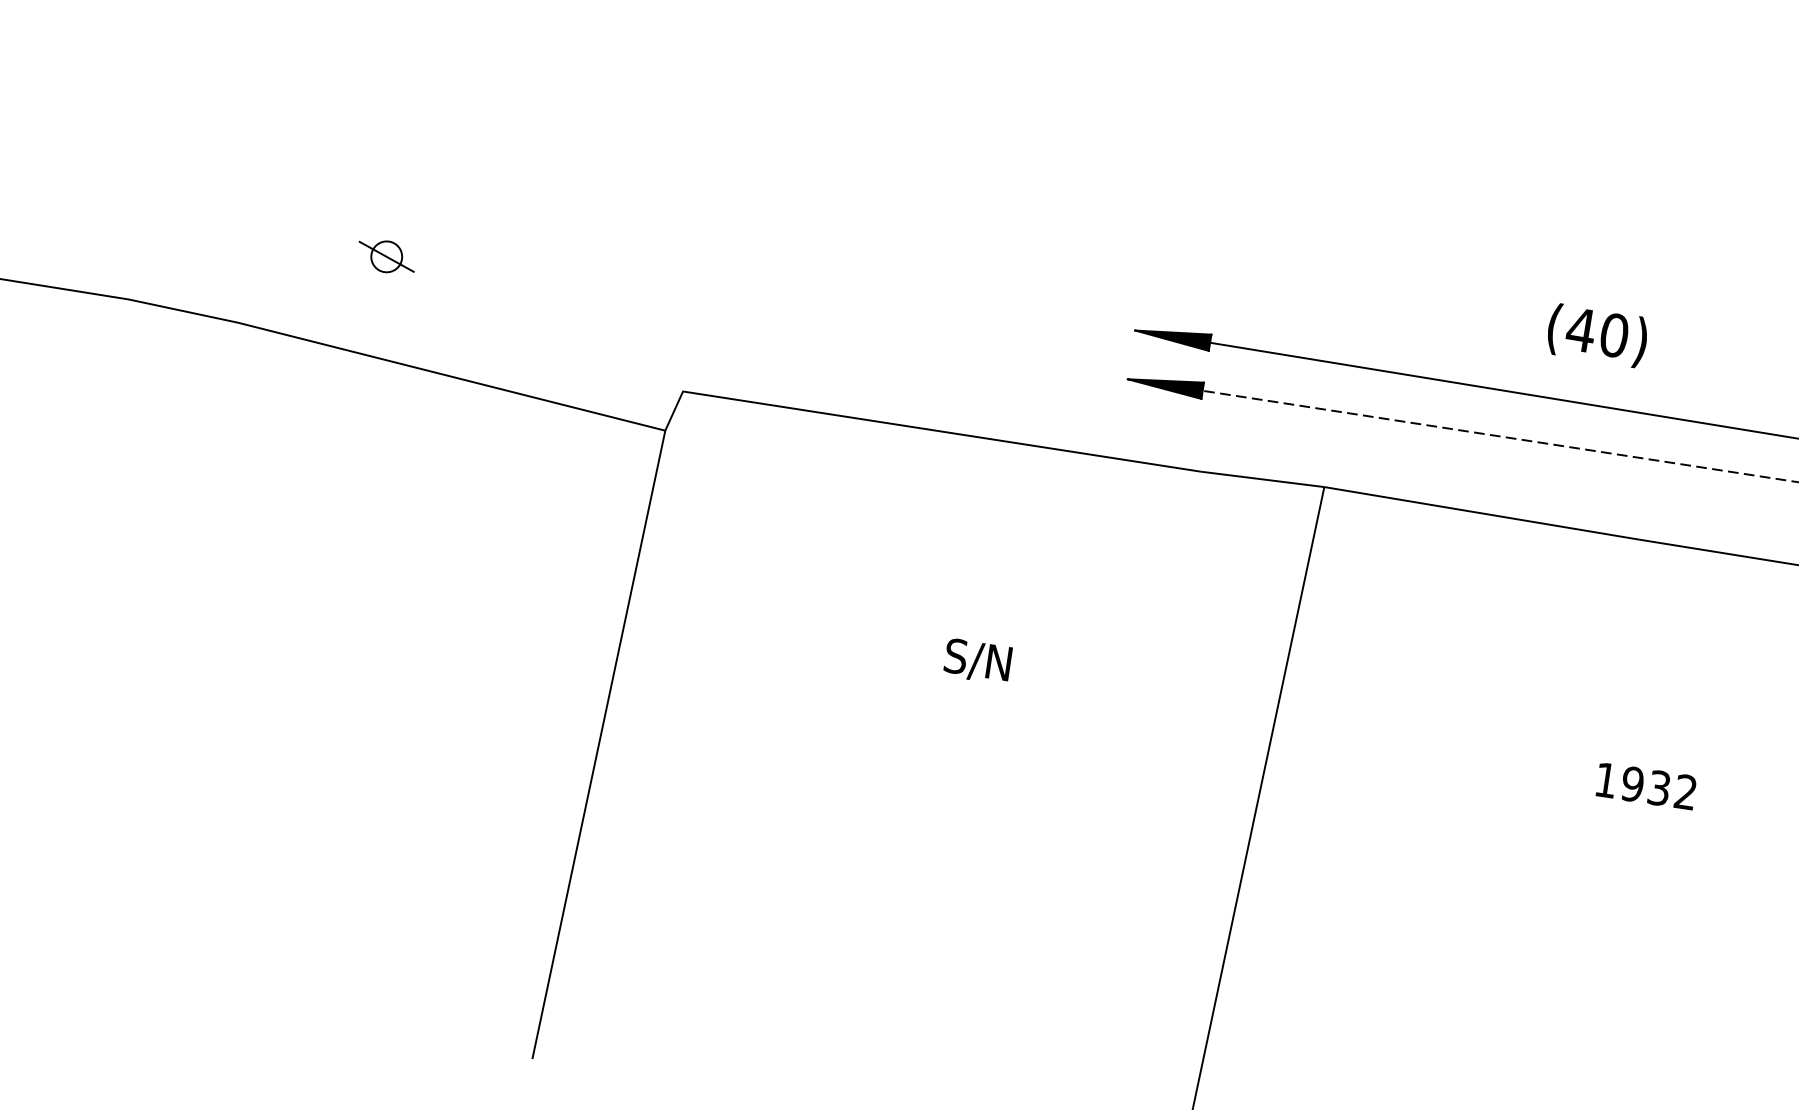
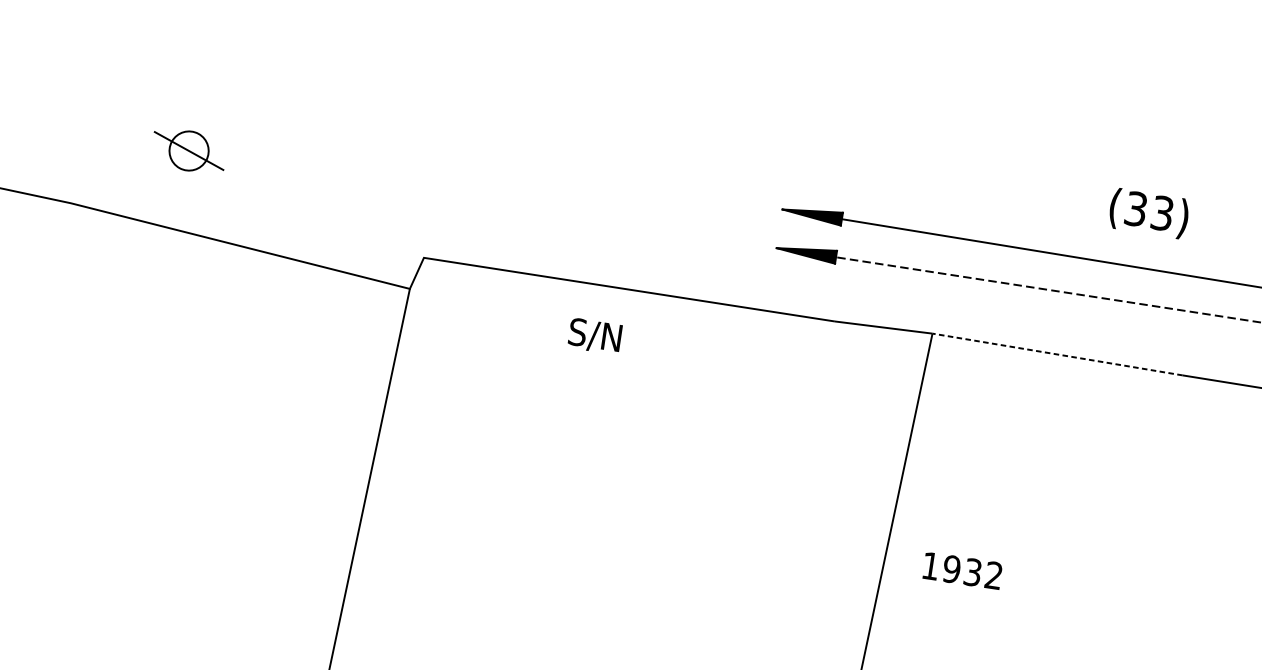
part: (386, 256) -> (188, 150), size x1.6
text: (1596, 332) -> (1148, 211), (40) -> (33)
line: (1482, 513) -> (1057, 354), solid -> dashed
text: (977, 659) -> (594, 334), moved
text: (1645, 786) -> (961, 571), moved

